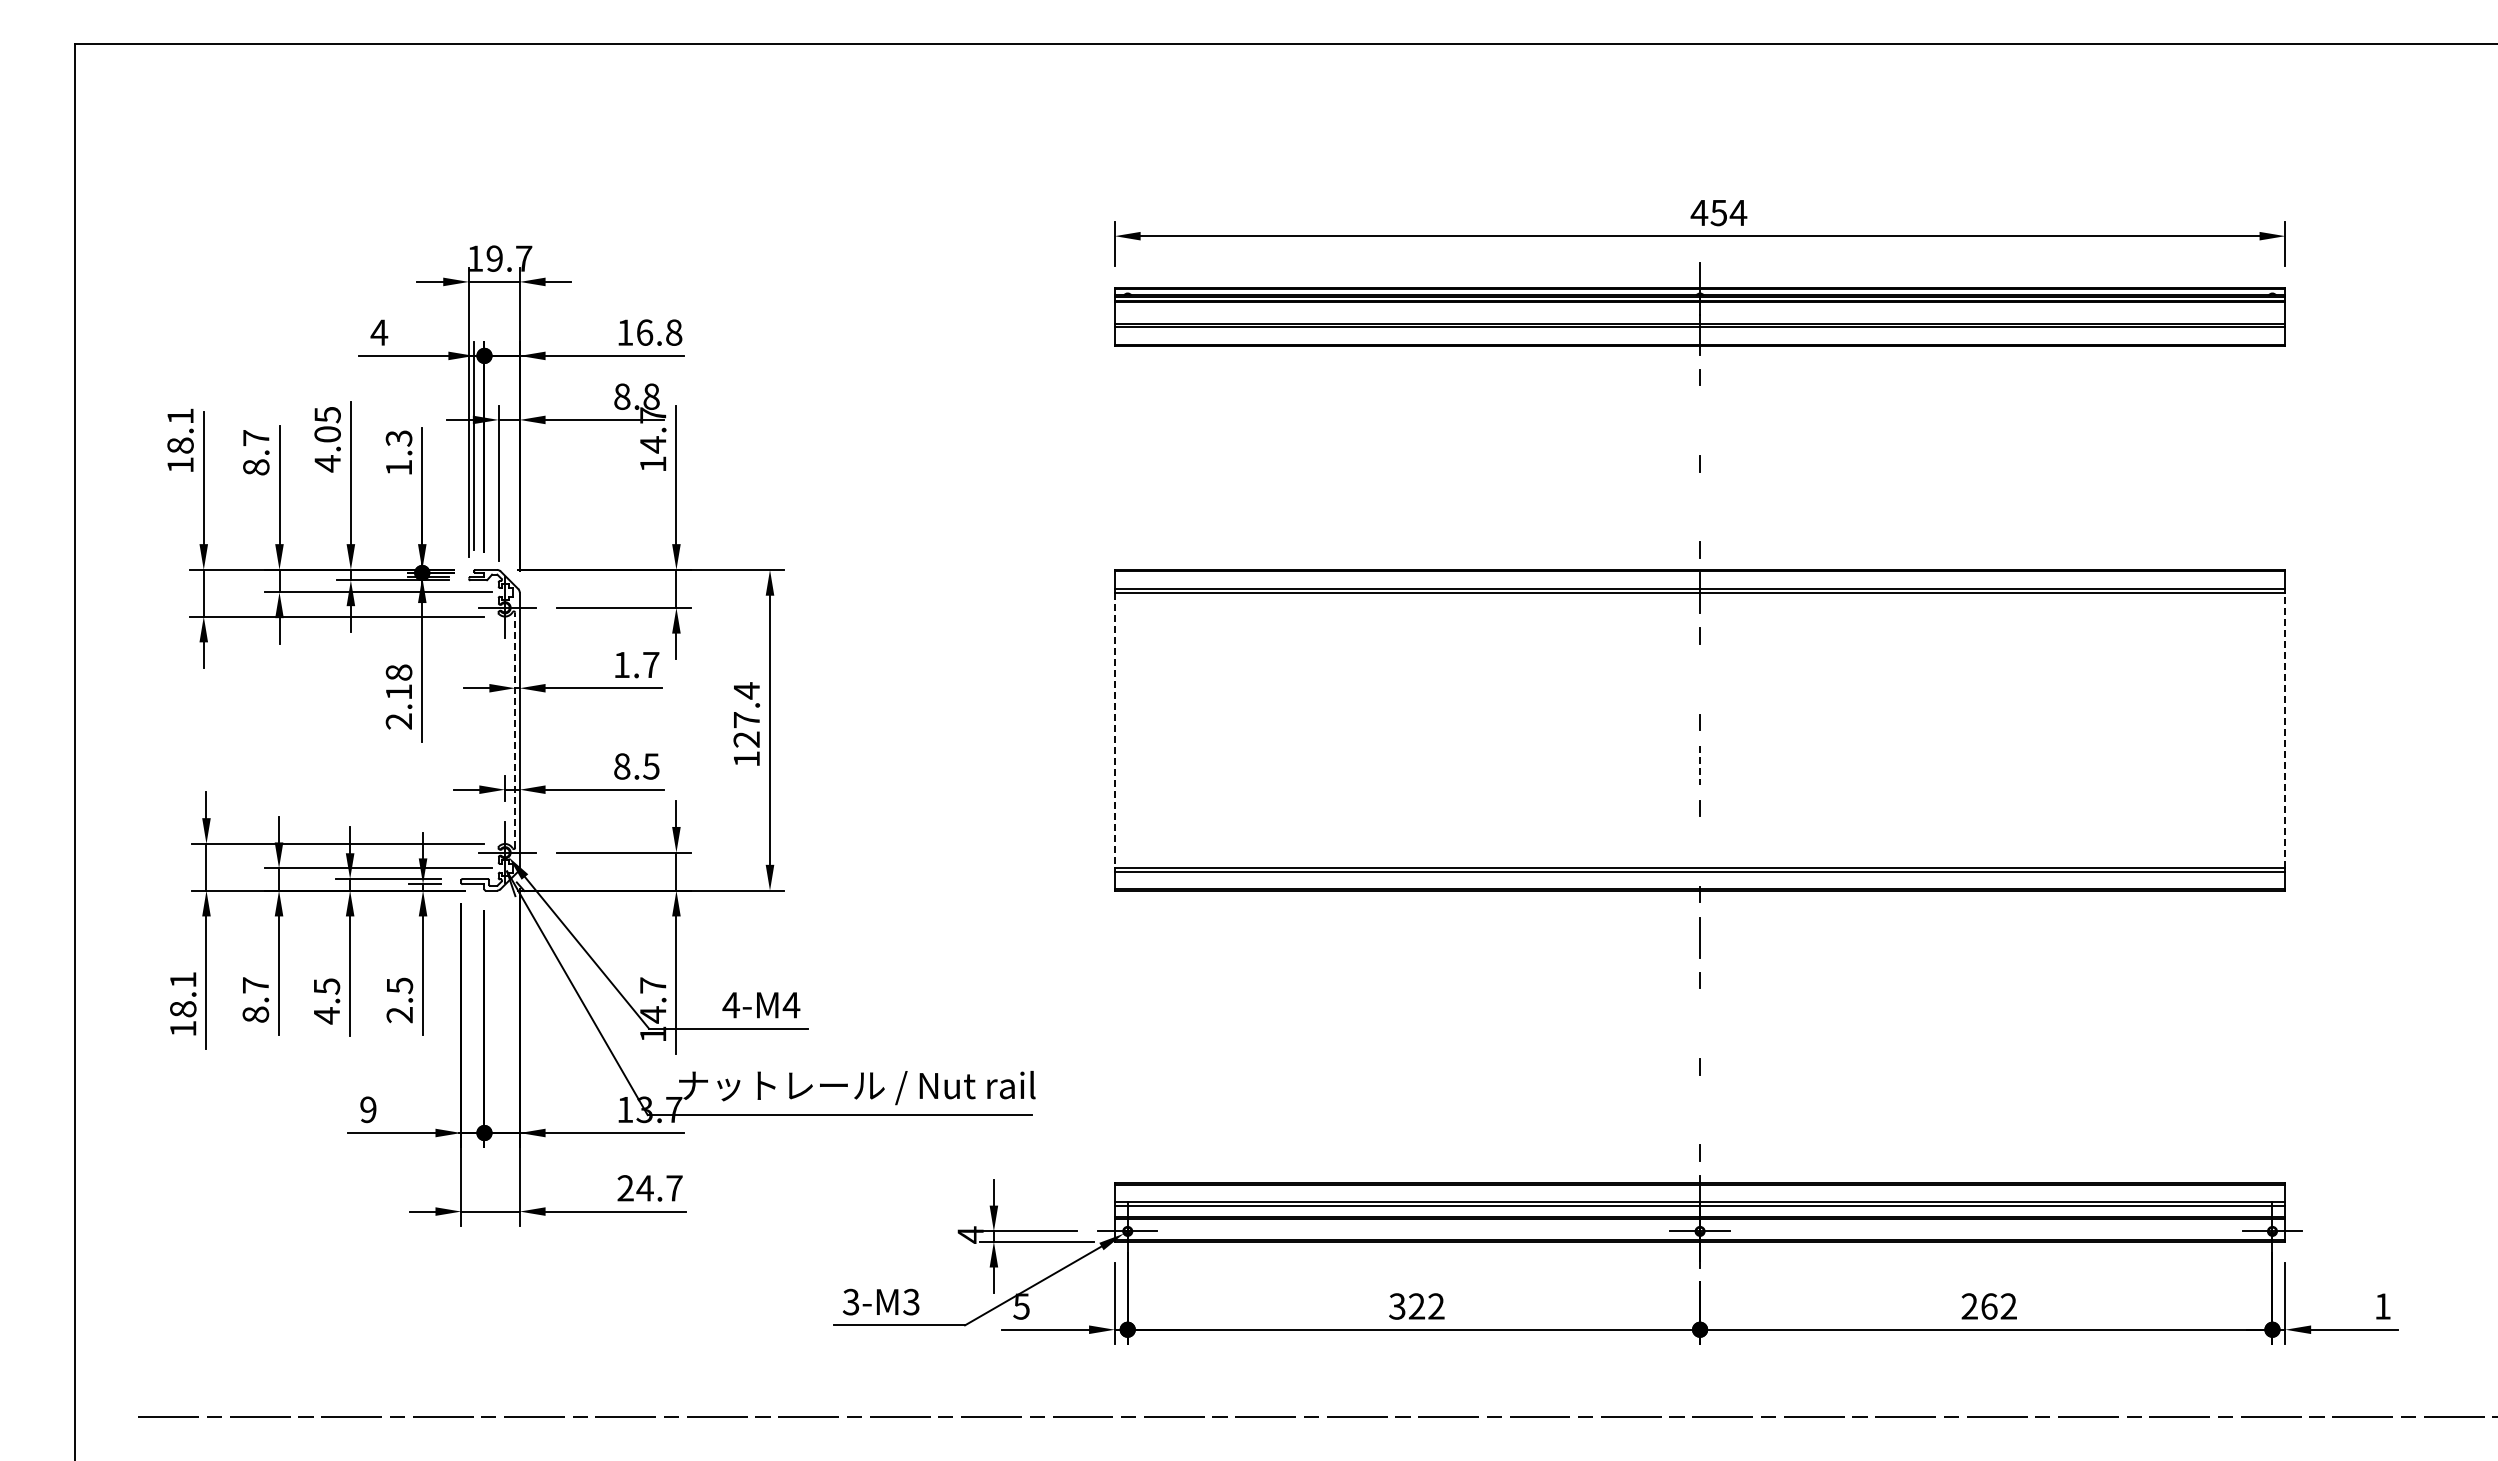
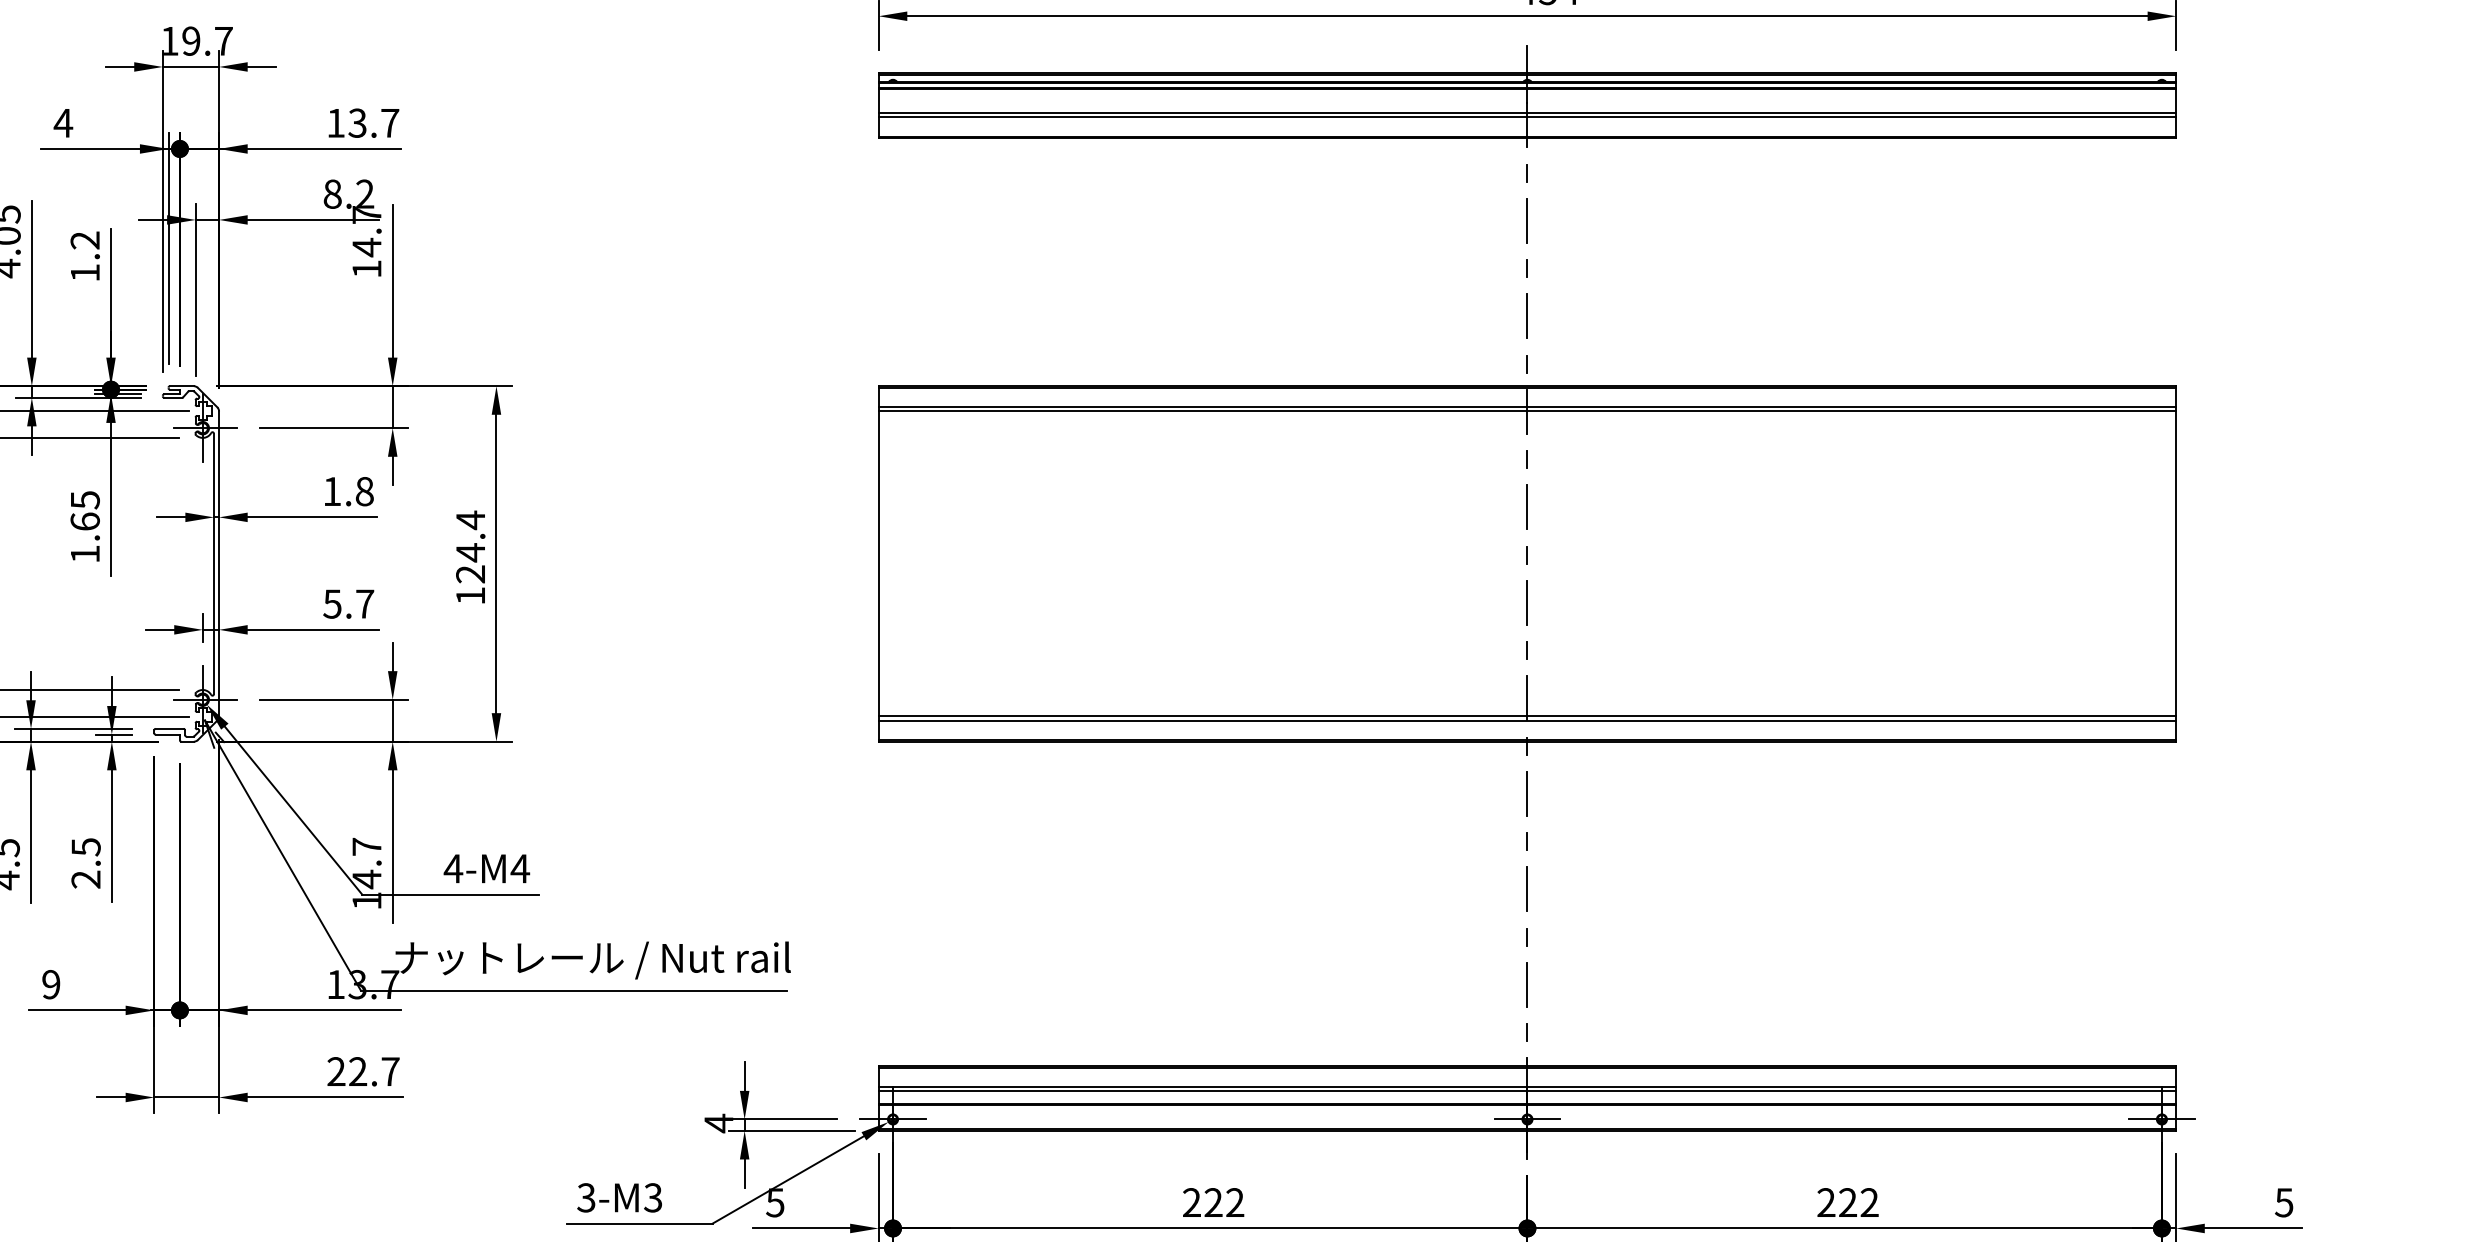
text: (659, 332) -> (373, 123), 16.8 -> 13.7
text: (651, 396) -> (365, 193), 8.8 -> 8.2
line: (1700, 420) -> (1527, 220), added
text: (399, 438) -> (85, 240), 1.3 -> 1.2
line: (1700, 506) -> (1527, 315), added
text: (651, 664) -> (365, 491), 1.7 -> 1.8
line: (1700, 679) -> (1527, 507), added
text: (398, 696) -> (84, 526), 2.18 -> 1.65
text: (746, 720) -> (470, 553), 127.4 -> 124.4
line: (515, 730) -> (214, 564), dashed -> solid
line: (1114, 730) -> (878, 564), dashed -> solid
line: (2285, 730) -> (2176, 564), dashed -> solid
line: (1700, 765) -> (1527, 603), dashed -> solid
text: (636, 766) -> (348, 604), 8.5 -> 5.7
line: (1700, 851) -> (1527, 698), added
line: (1700, 1023) -> (1527, 889), added
line: (1699, 1109) -> (1526, 984), added
text: (644, 1188) -> (357, 1071), 24.7 -> 22.7
text: (1397, 1306) -> (1192, 1202), 322 -> 222
text: (1989, 1306) -> (1848, 1202), 262 -> 222
text: (2382, 1306) -> (2283, 1202), 1 -> 5

